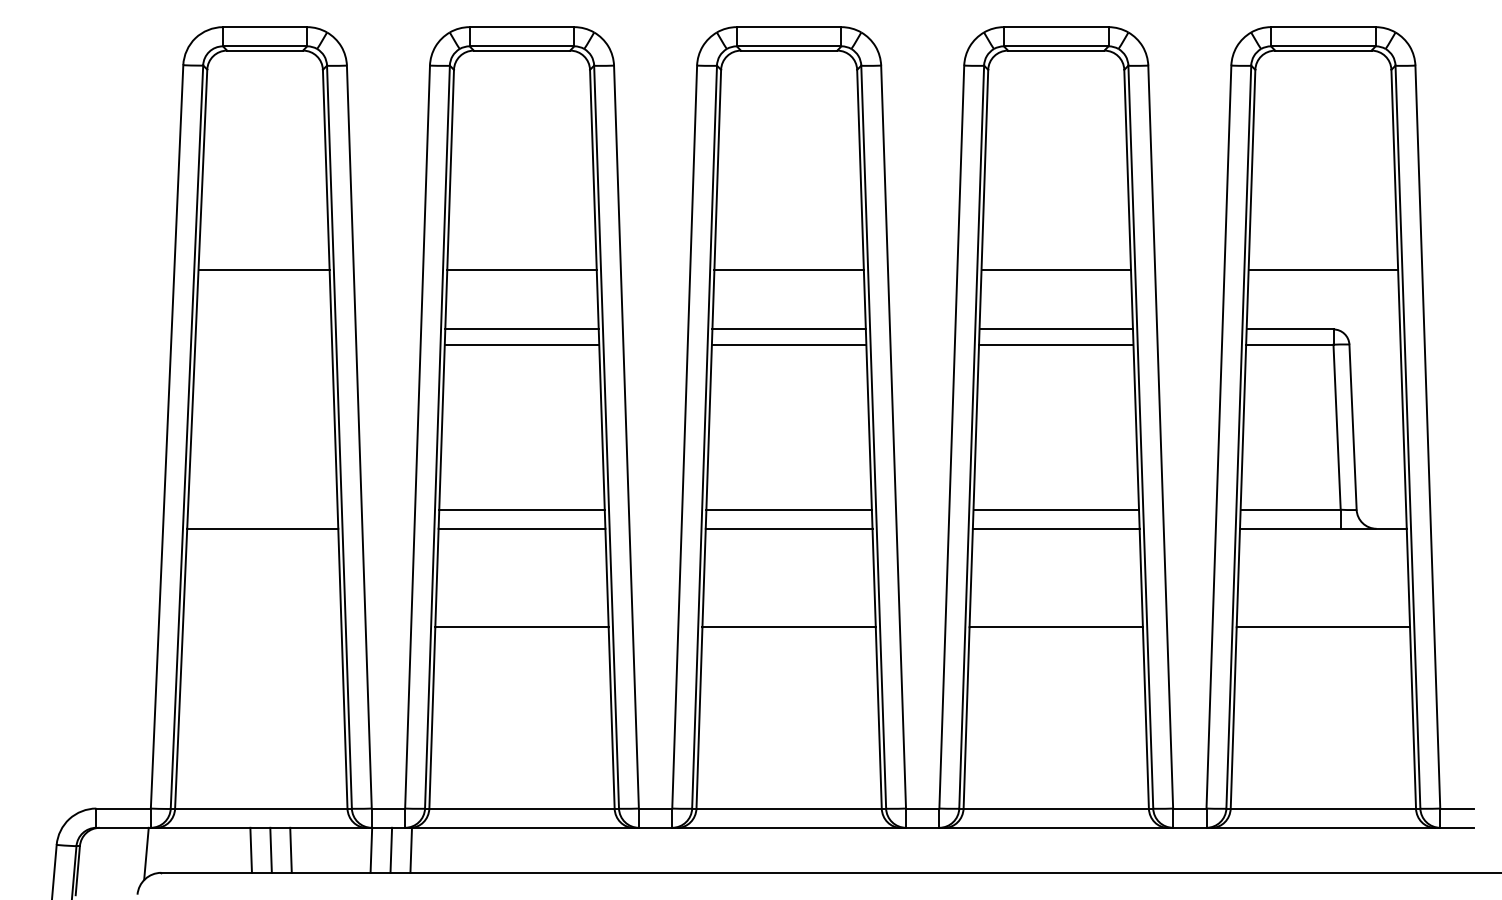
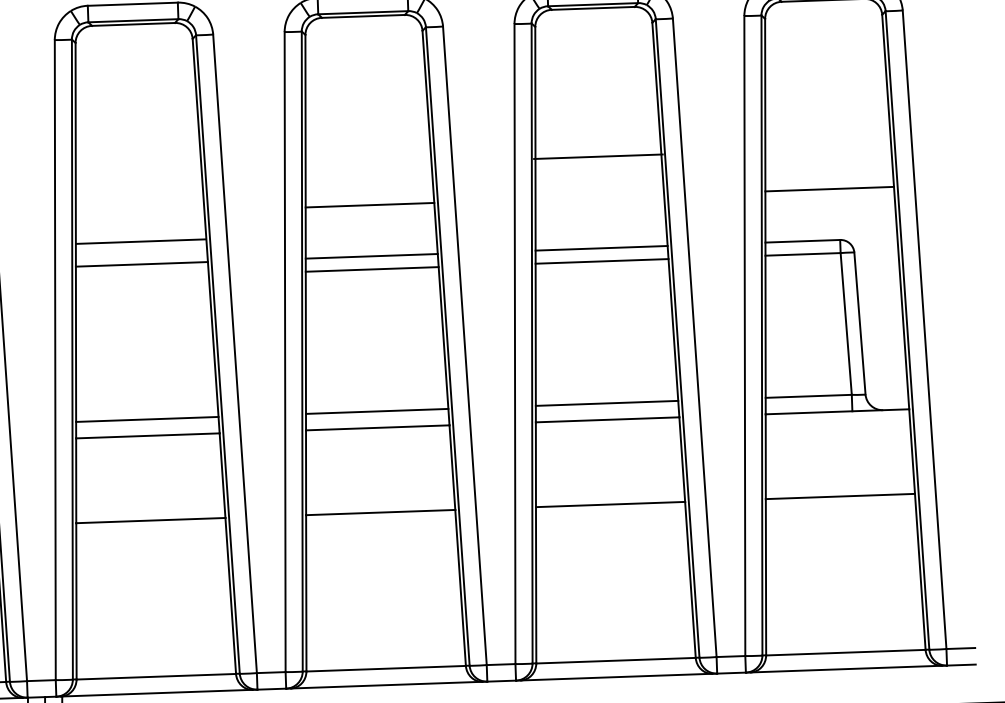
line: (521, 270) -> (140, 242), moved
line: (1055, 270) -> (597, 157), moved
line: (521, 344) -> (141, 277), removed

